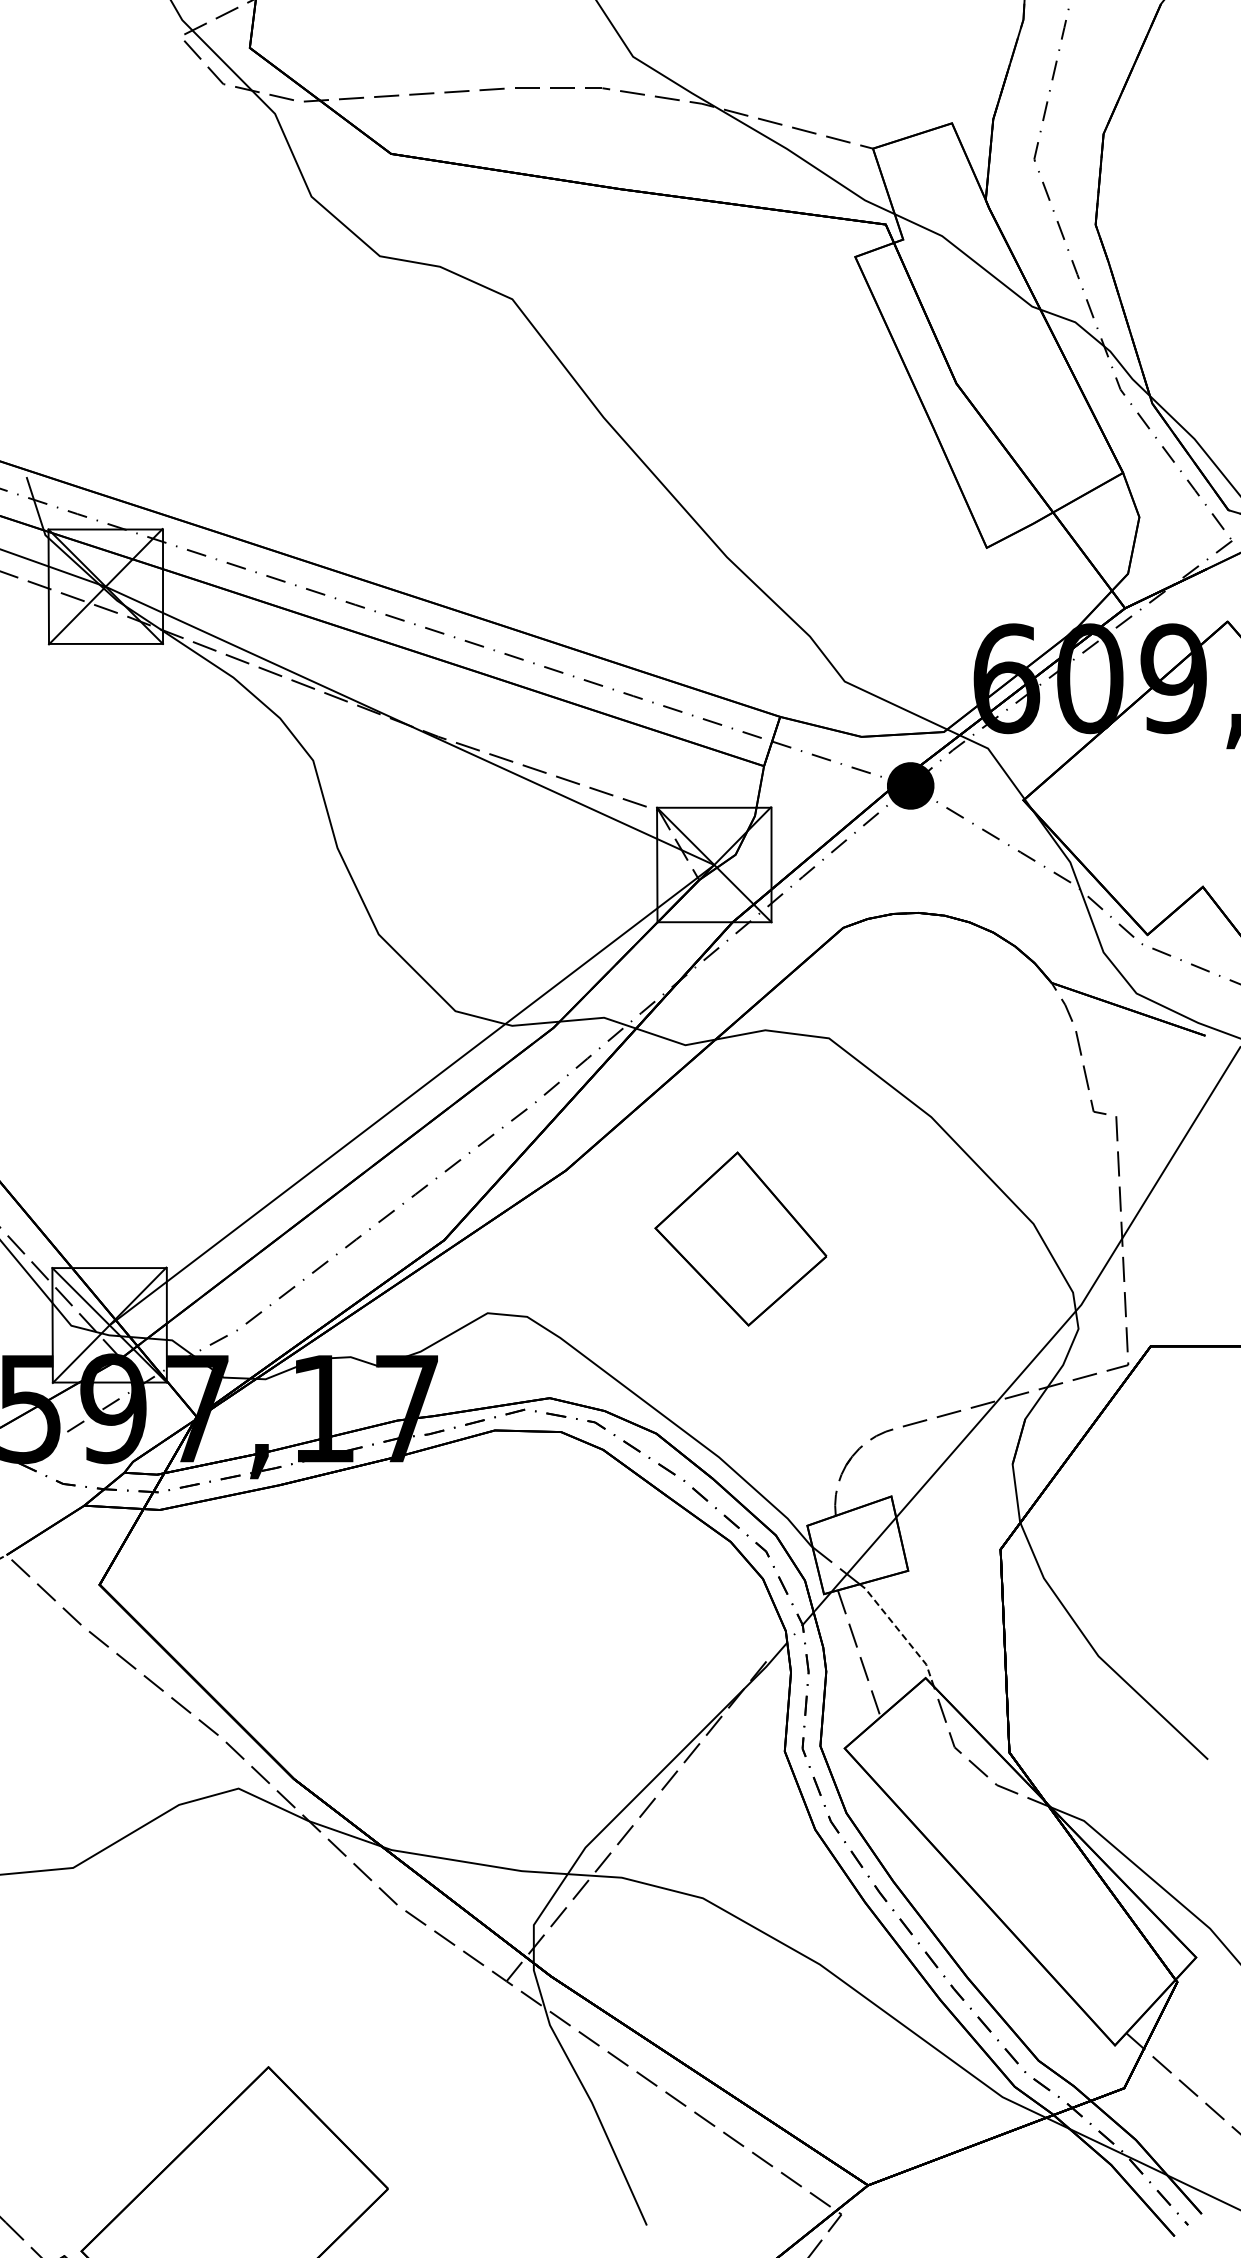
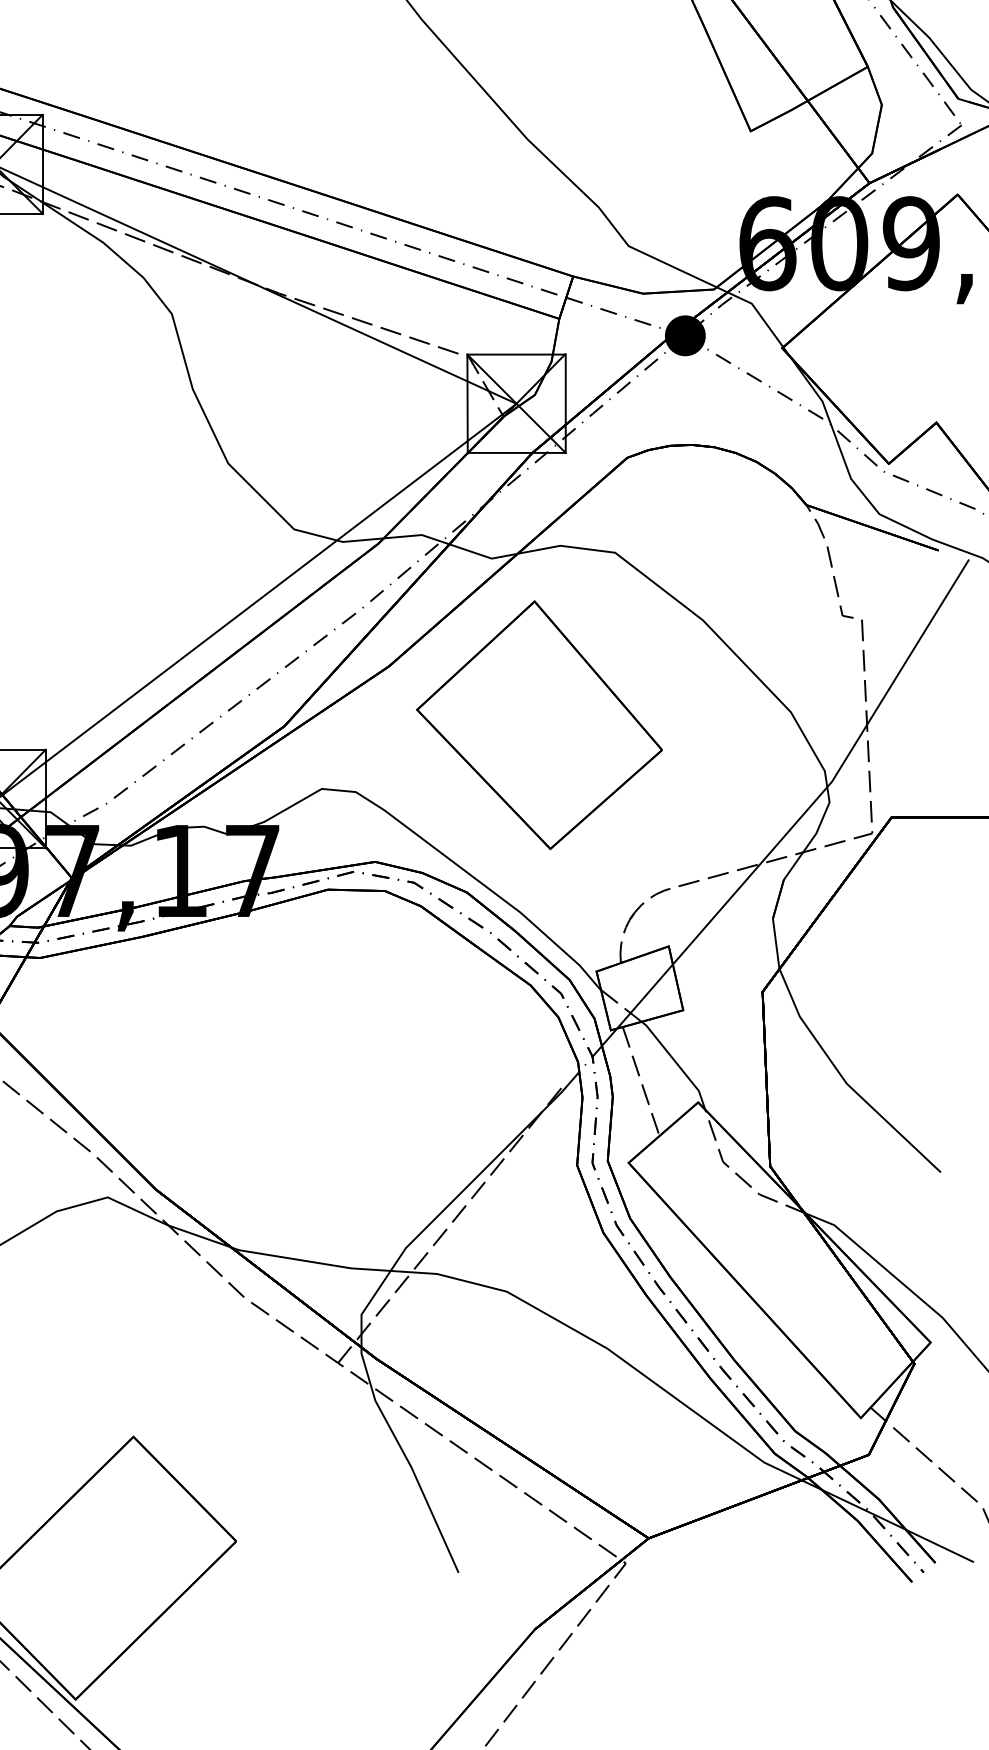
part: (740, 1238) -> (539, 724), size x1.67
line: (900, 1632) -> (676, 1063), dashed -> solid

